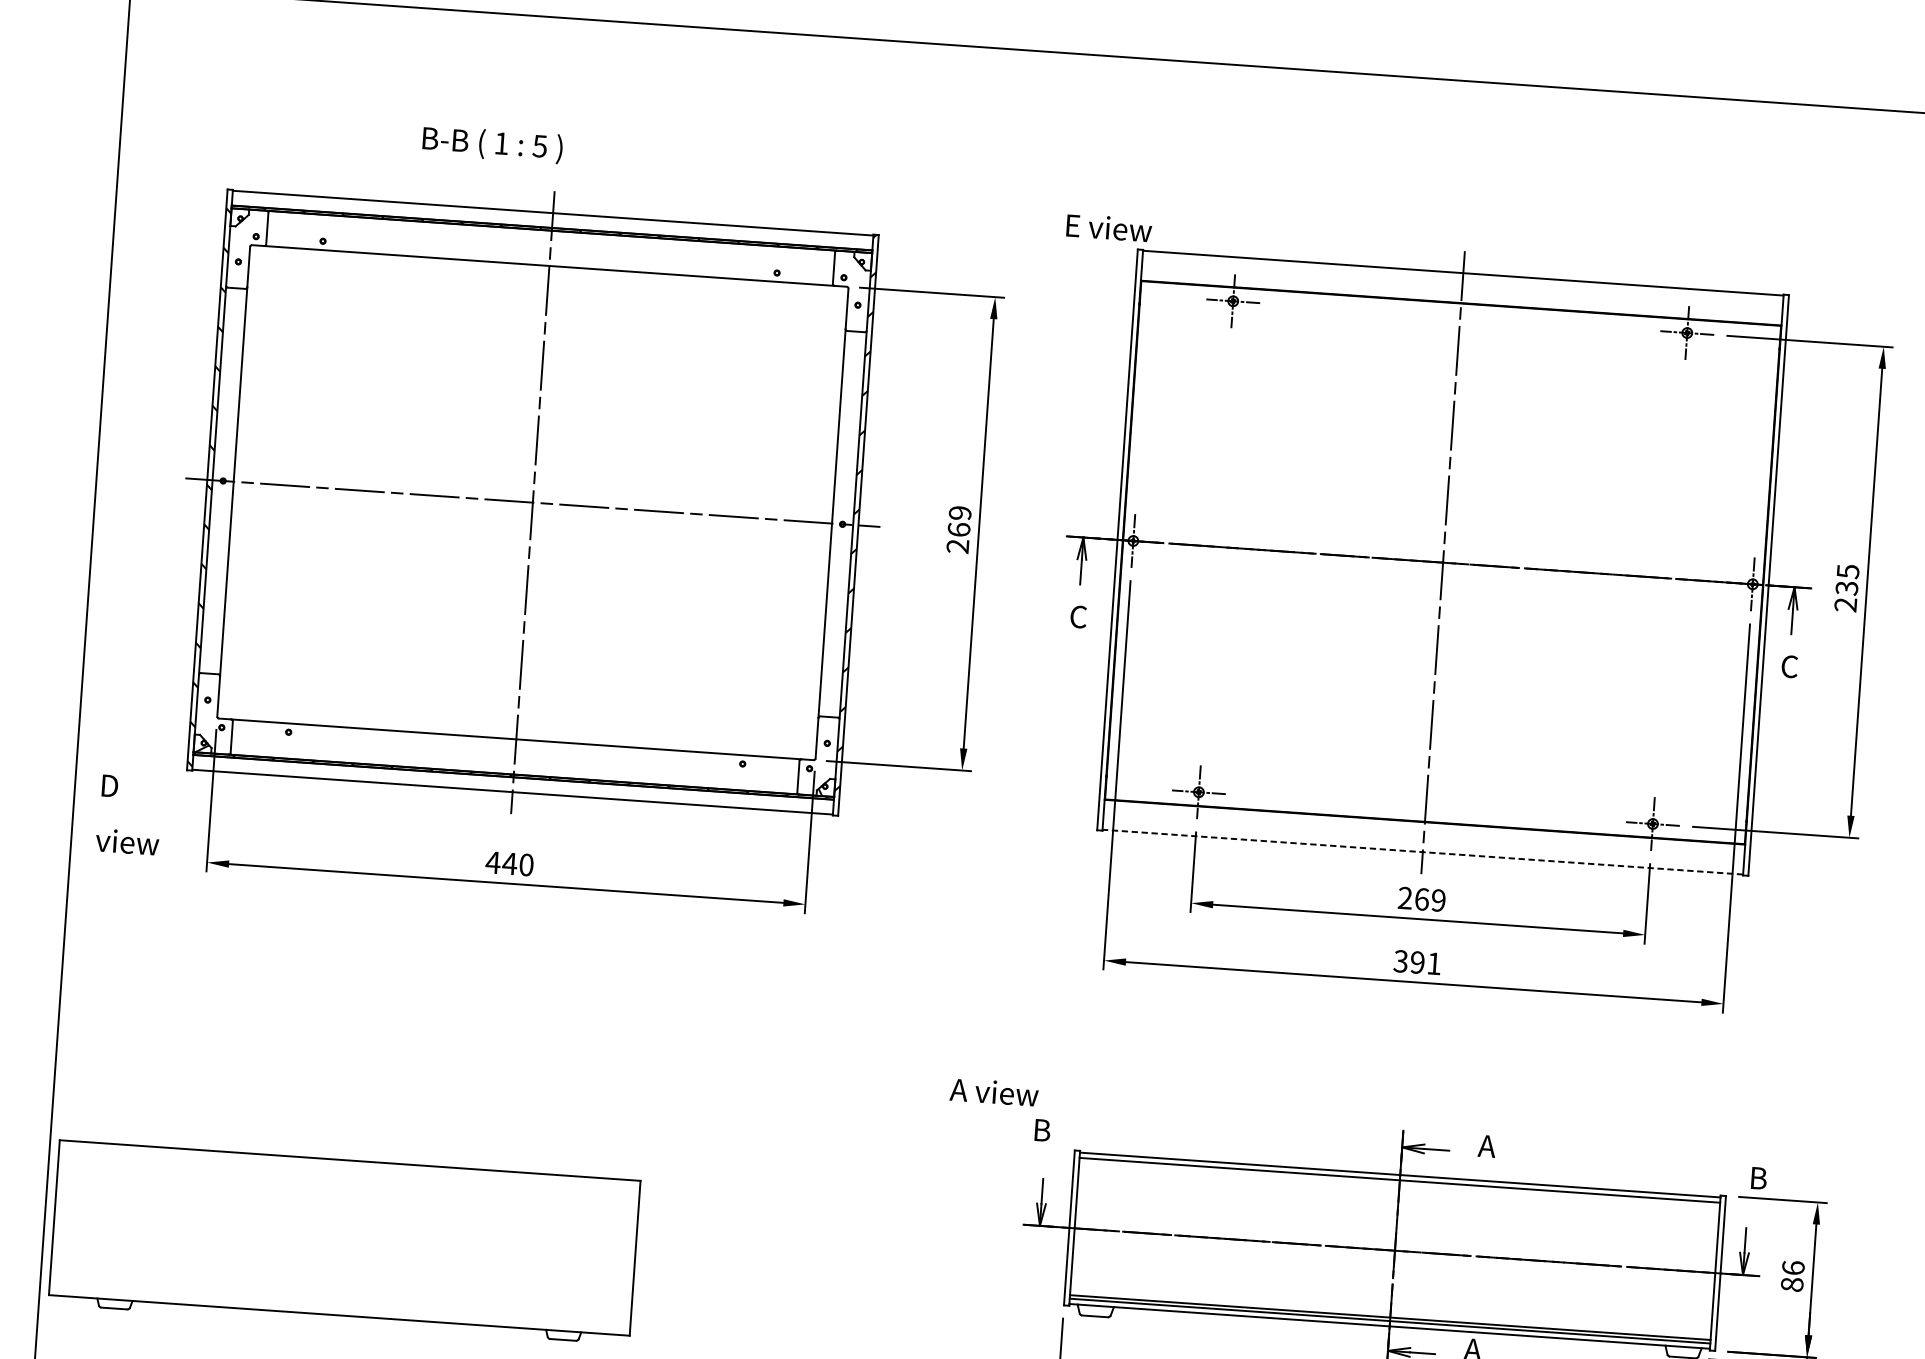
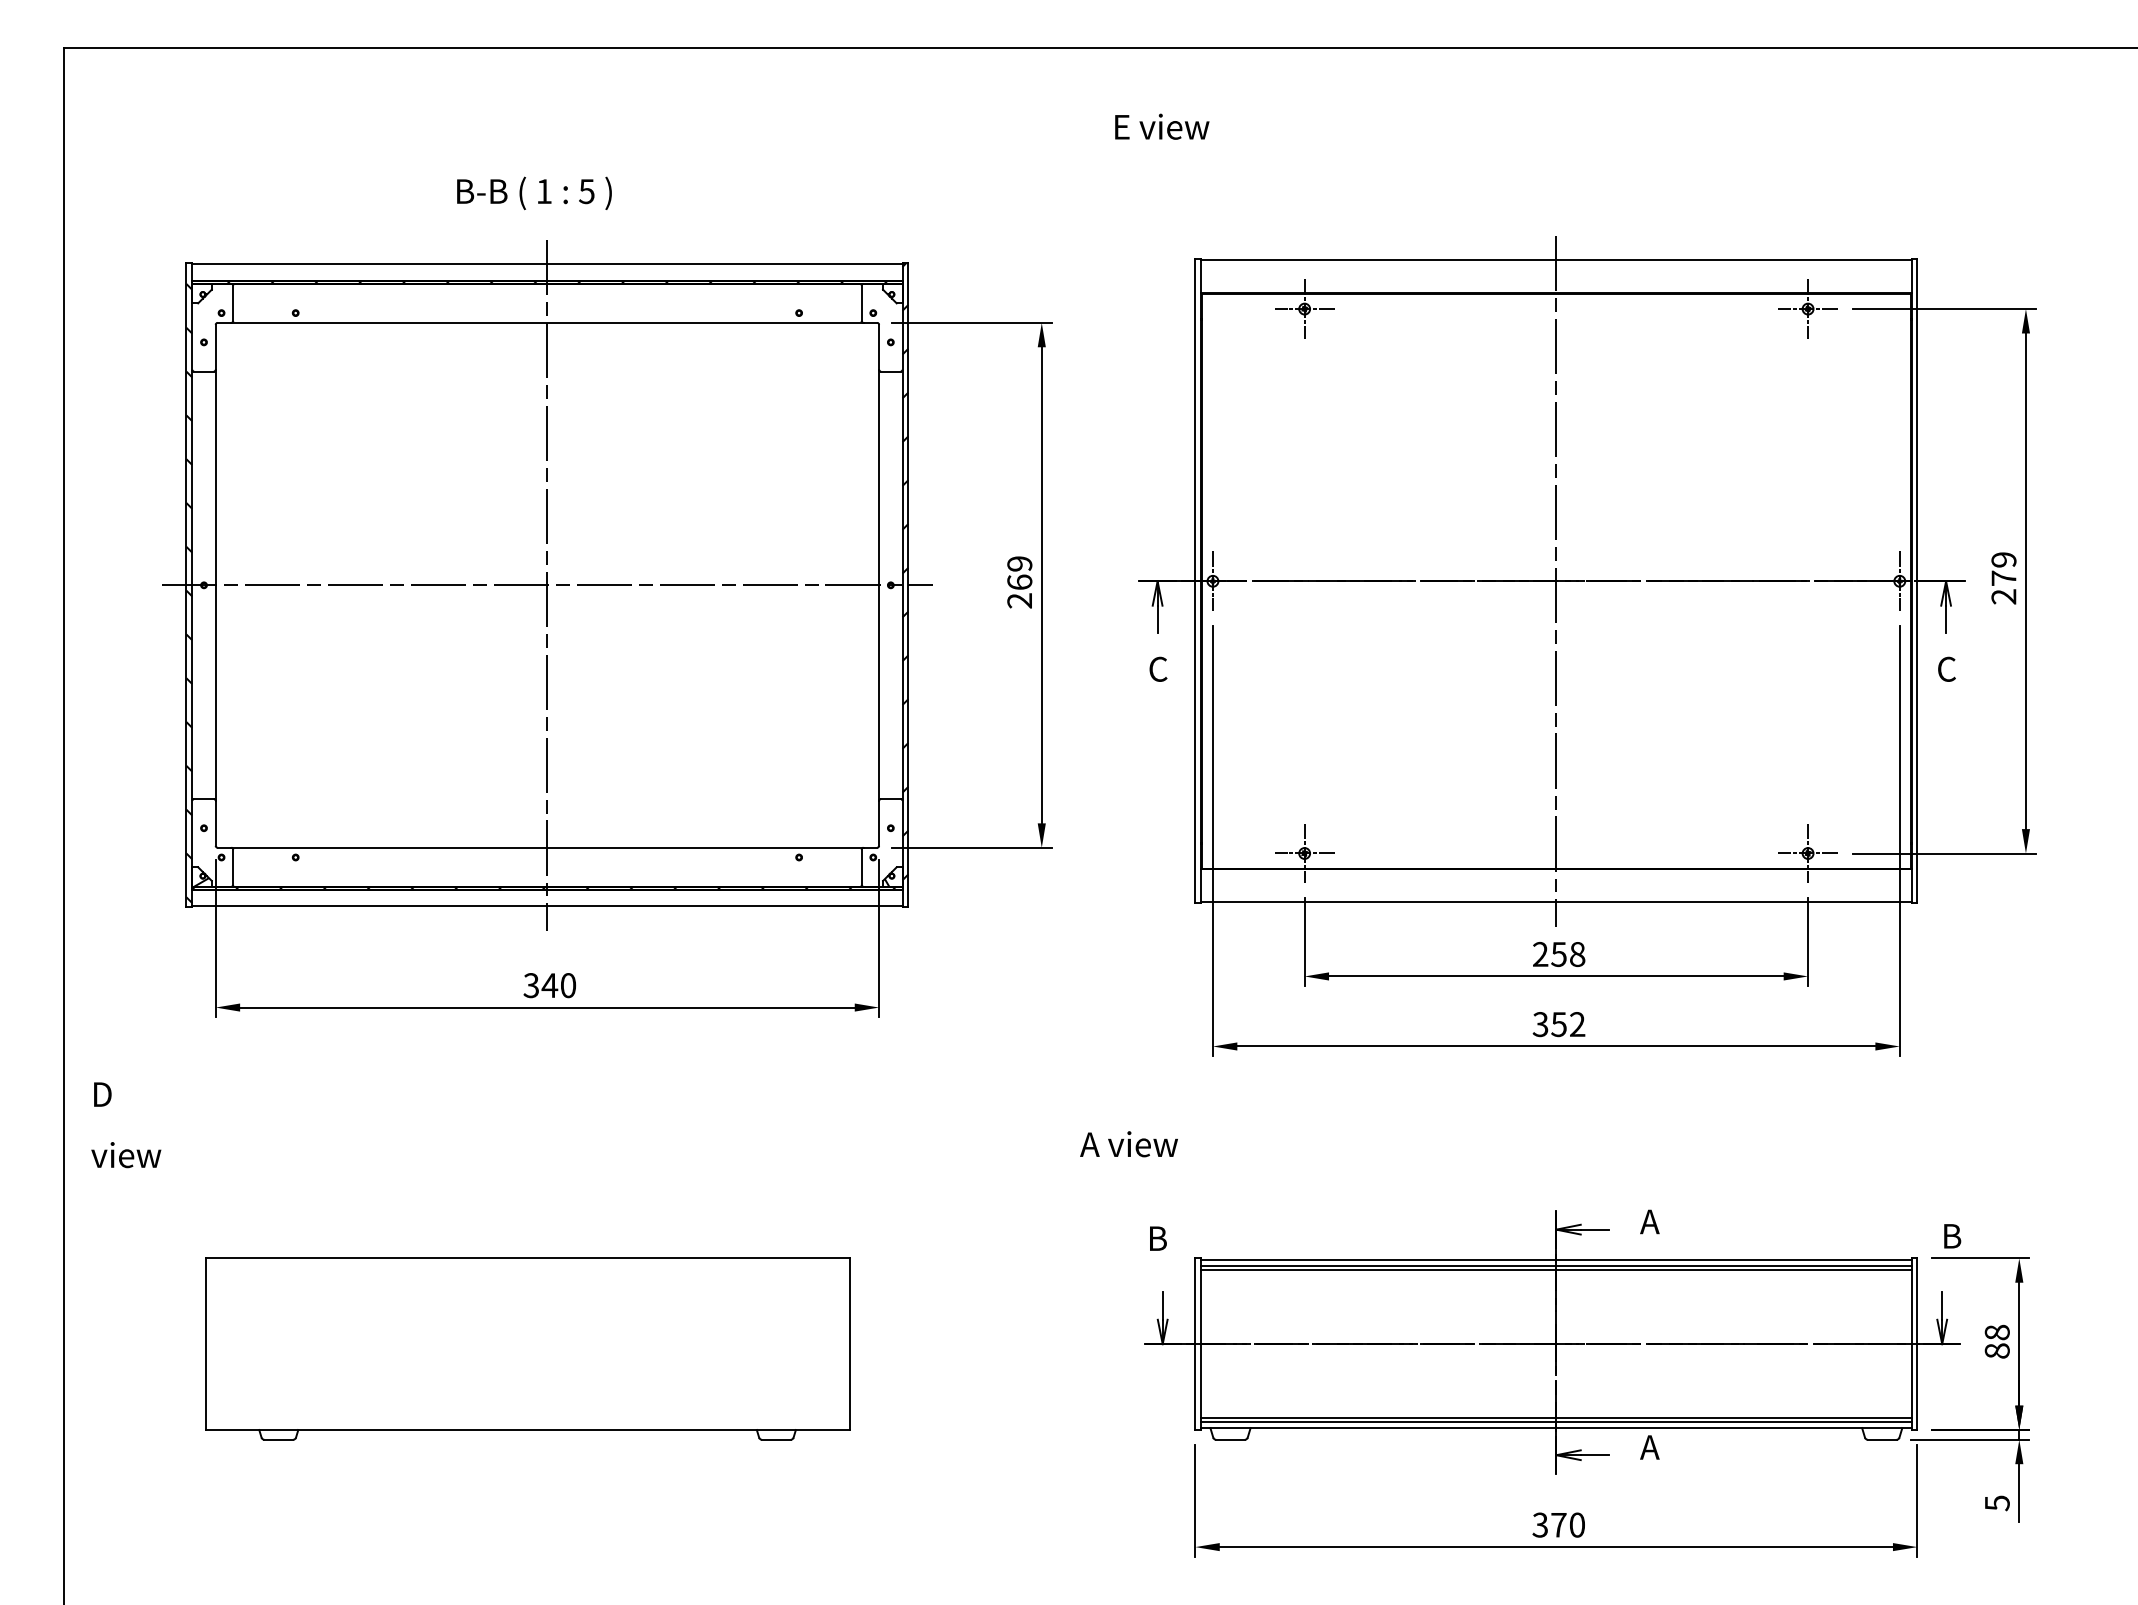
text: (492, 144) -> (534, 193), moved
text: (1109, 227) -> (1162, 126), moved
text: (1847, 580) -> (2003, 569), 235 -> 279
text: (129, 815) -> (126, 1125), moved
line: (1422, 852) -> (1555, 902), dashed -> solid
text: (493, 862) -> (531, 985), 440 -> 340
text: (1430, 900) -> (1568, 954), 269 -> 258
text: (1426, 963) -> (1568, 1024), 391 -> 352
text: (993, 1092) -> (1128, 1144), moved
line: (1399, 1184) -> (1556, 1270), added
part: (344, 1241) -> (527, 1348), moved
text: (1792, 1267) -> (1996, 1332), 86 -> 88

